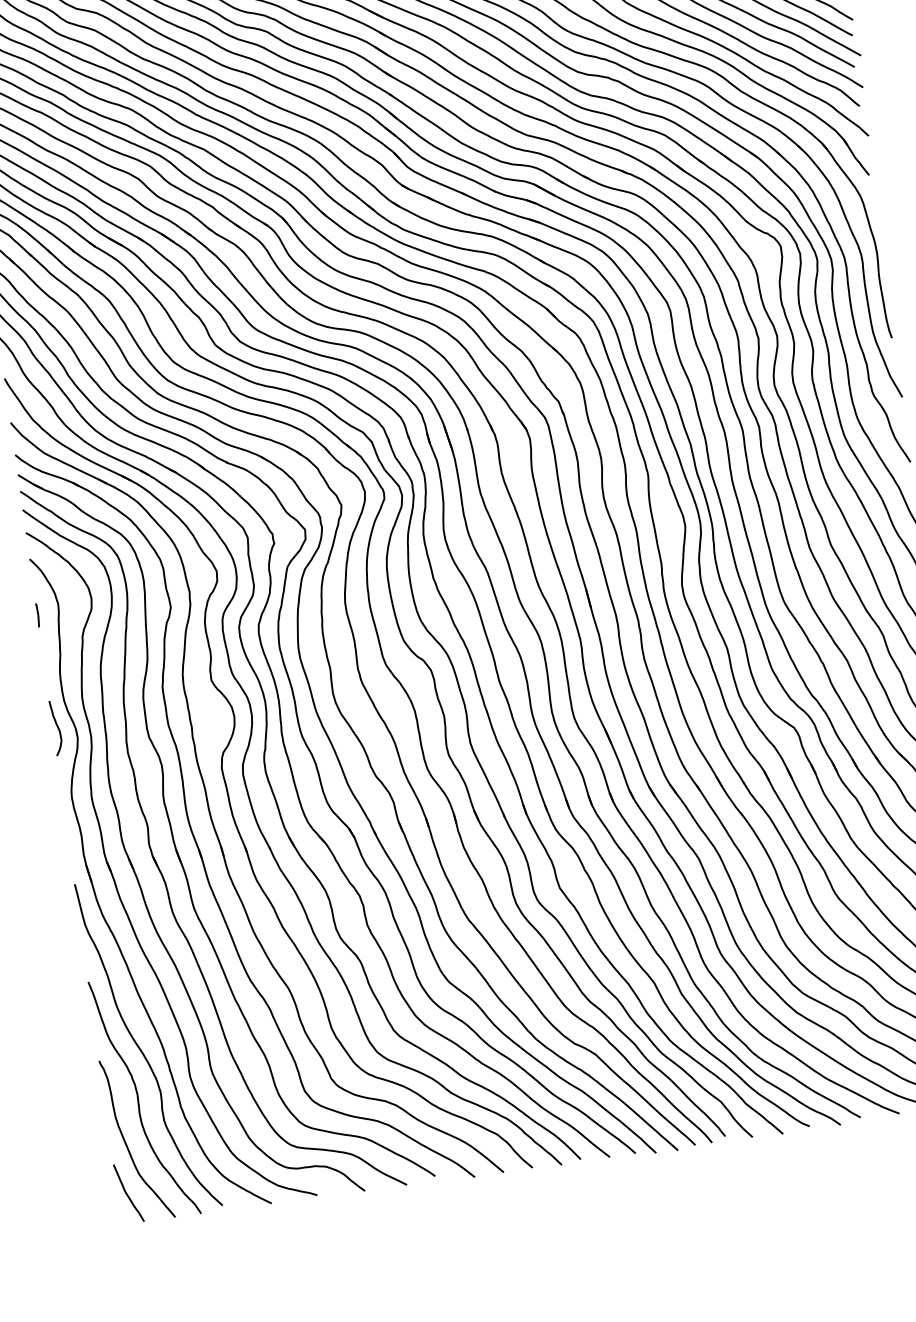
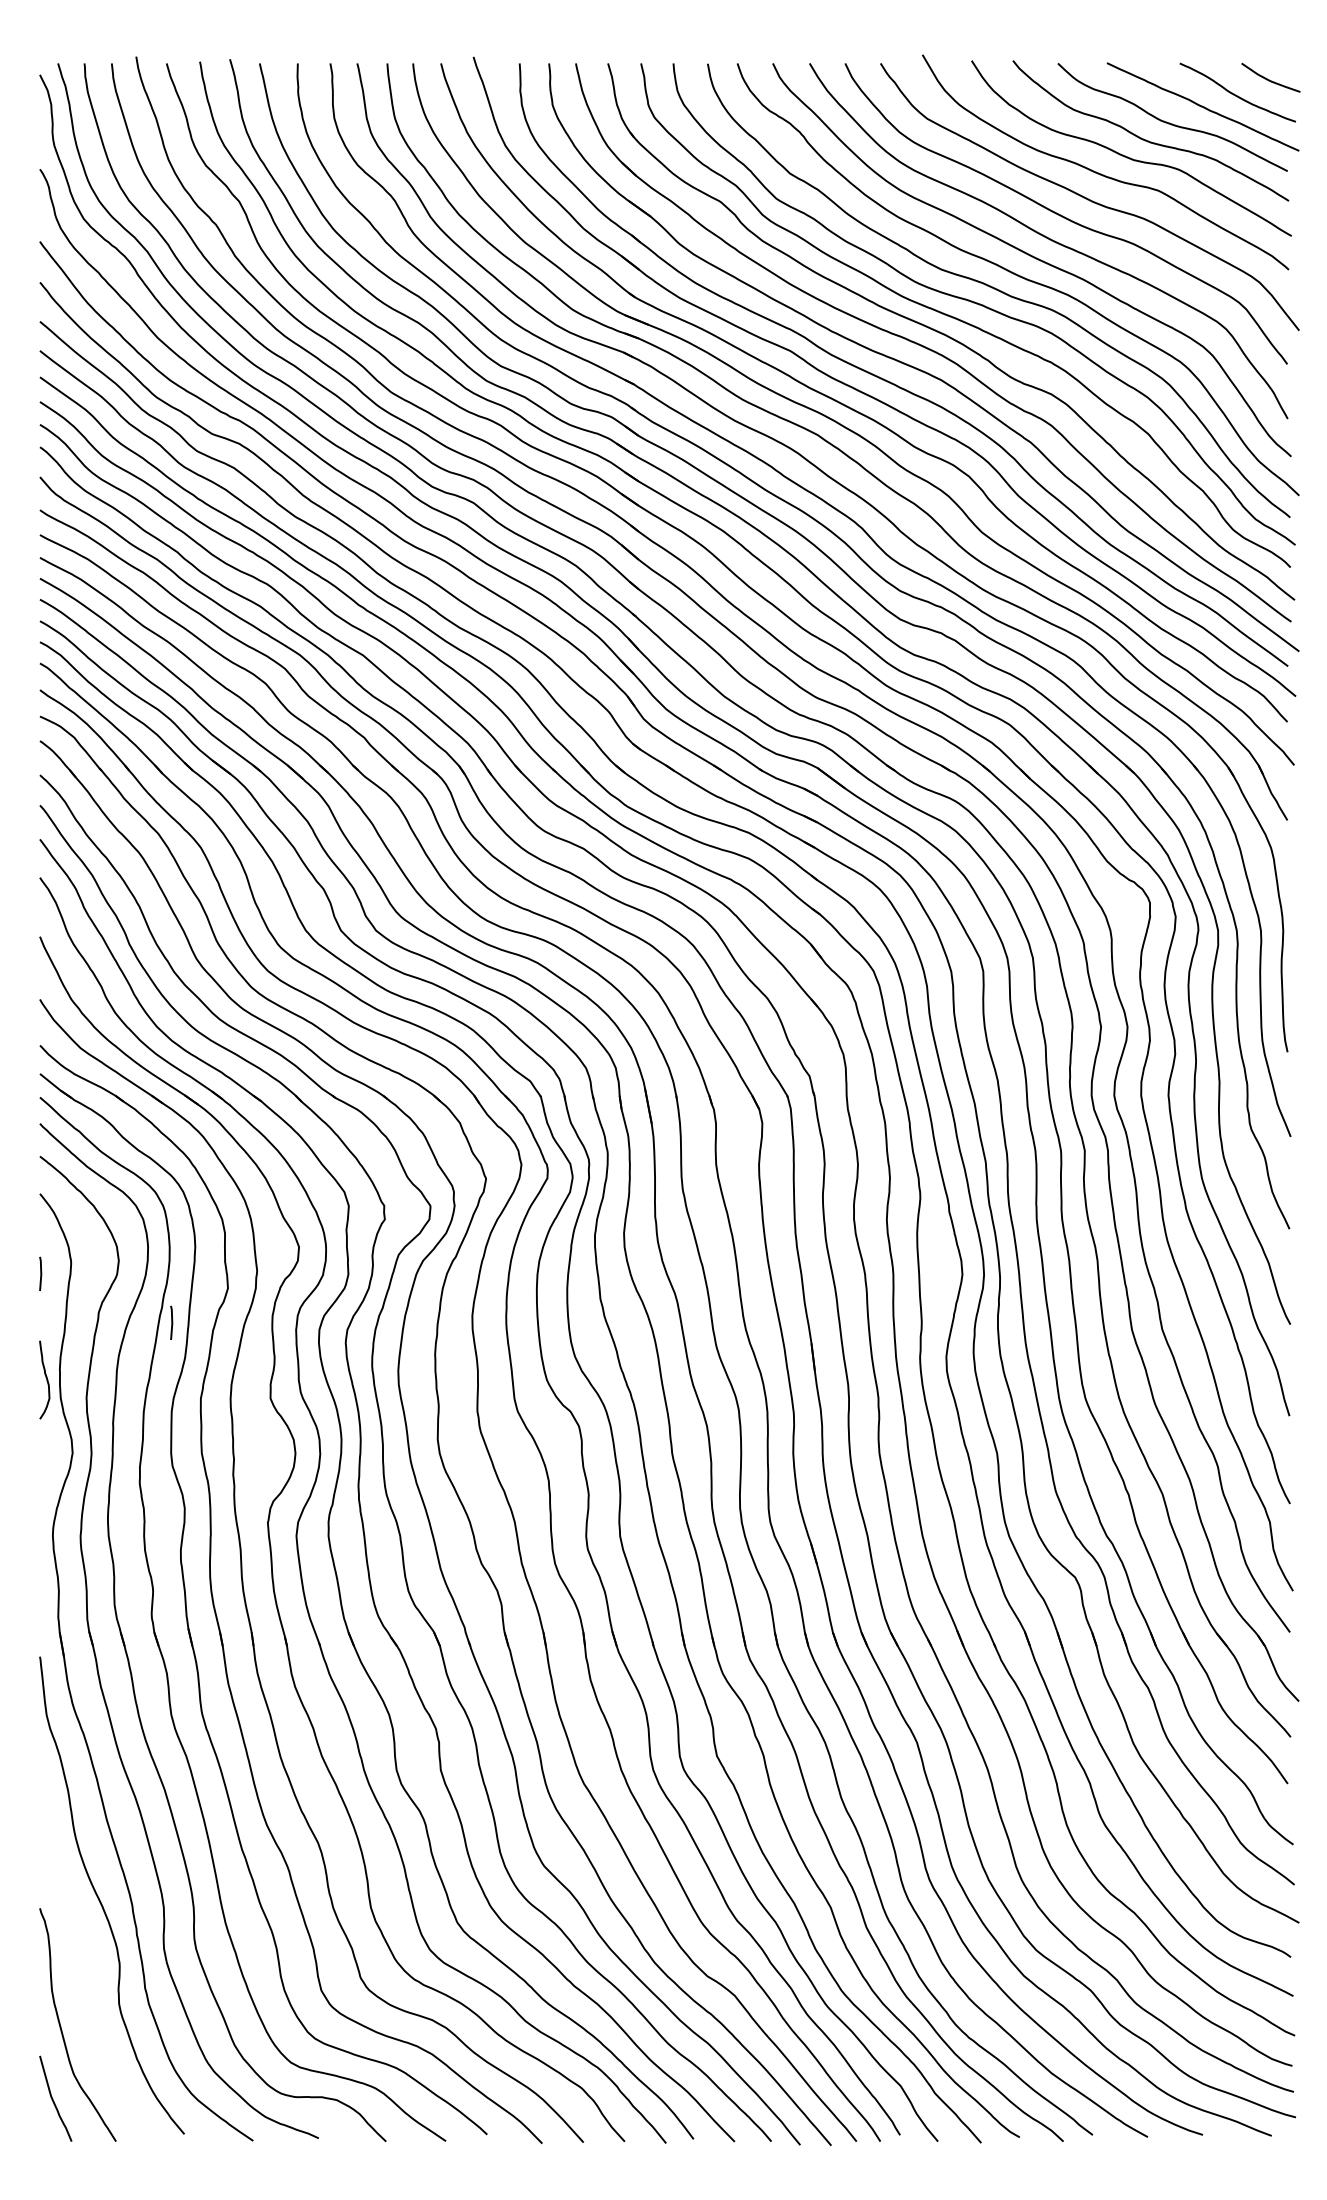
line: (134, 636) -> (171, 1322), added
curve: (57, 727) -> (46, 1379), moved
curve: (138, 1098) -> (87, 1968), removed

